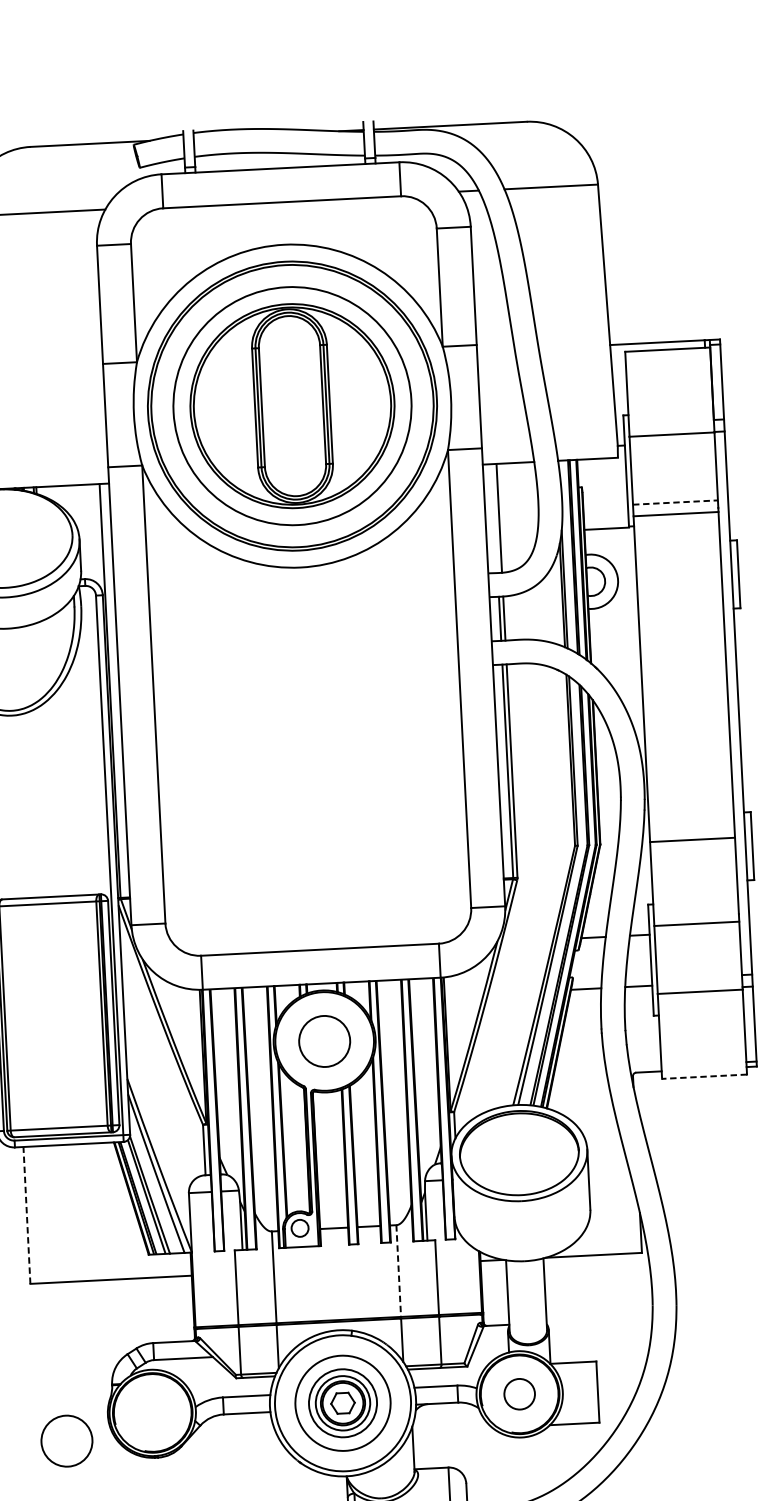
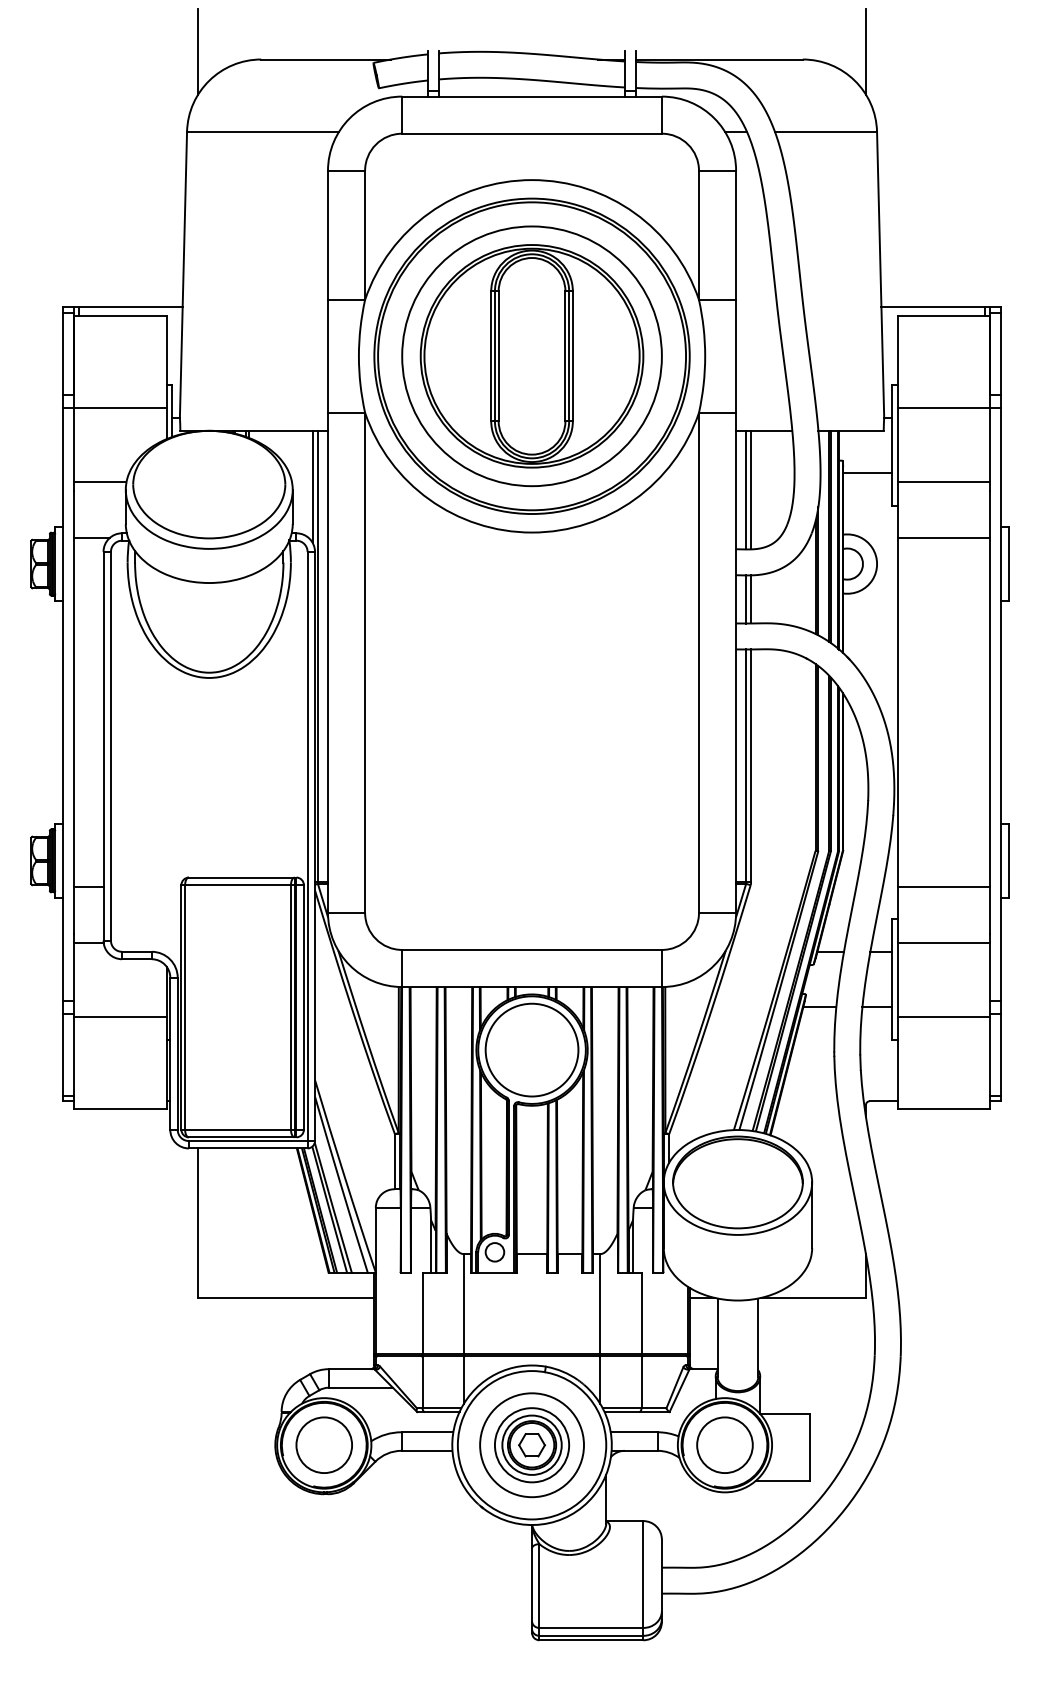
line: (583, 111) -> (865, 51), added
line: (676, 502) -> (944, 482), dashed -> solid
line: (675, 514) -> (943, 538), moved
line: (495, 518) -> (746, 489), added
line: (606, 529) -> (867, 473), moved
line: (98, 535) -> (313, 486), added
line: (692, 839) -> (943, 886), moved
circle: (324, 1040) -> (531, 1049), size x1.67
line: (704, 1076) -> (943, 1109), dashed -> solid
line: (27, 1215) -> (198, 1223), dashed -> solid
line: (399, 1271) -> (600, 1304), dashed -> solid
circle: (519, 1393) -> (724, 1444), size x1.67
circle: (66, 1440) -> (323, 1444), moved

